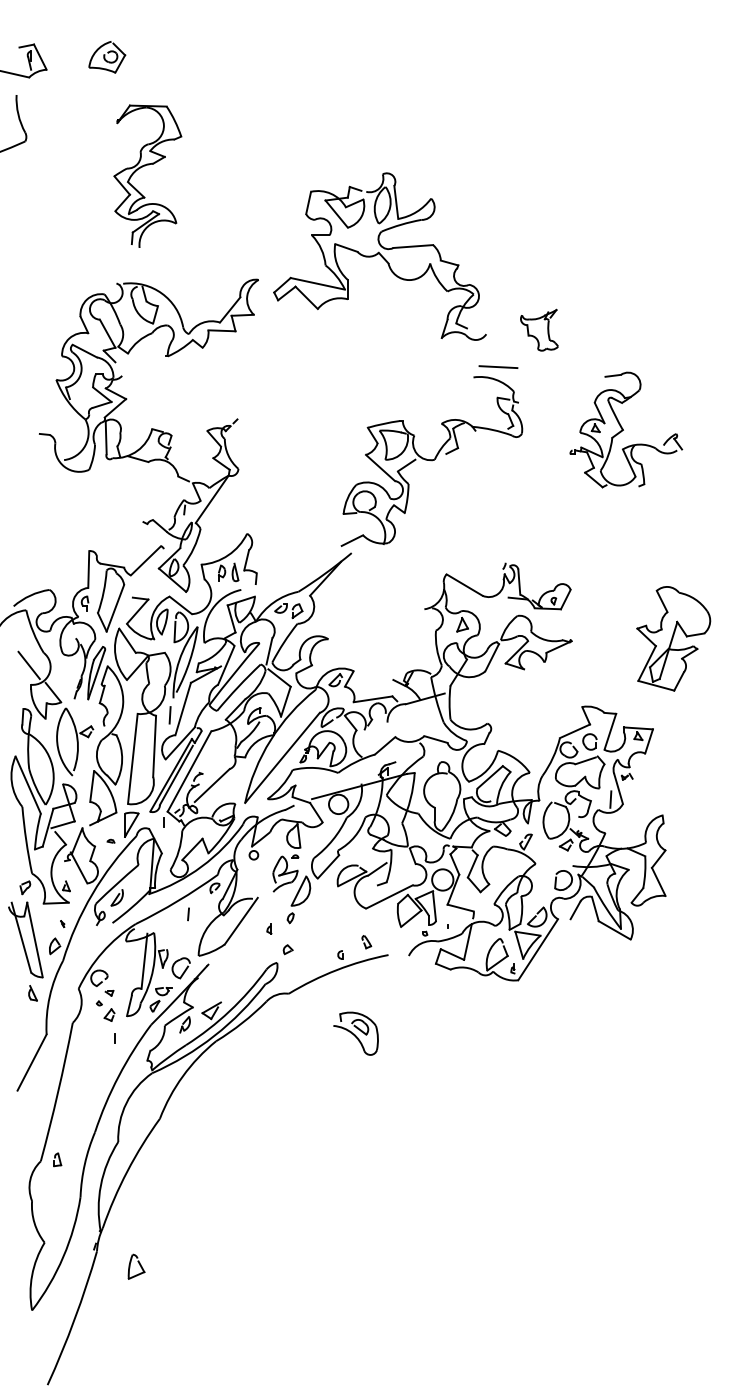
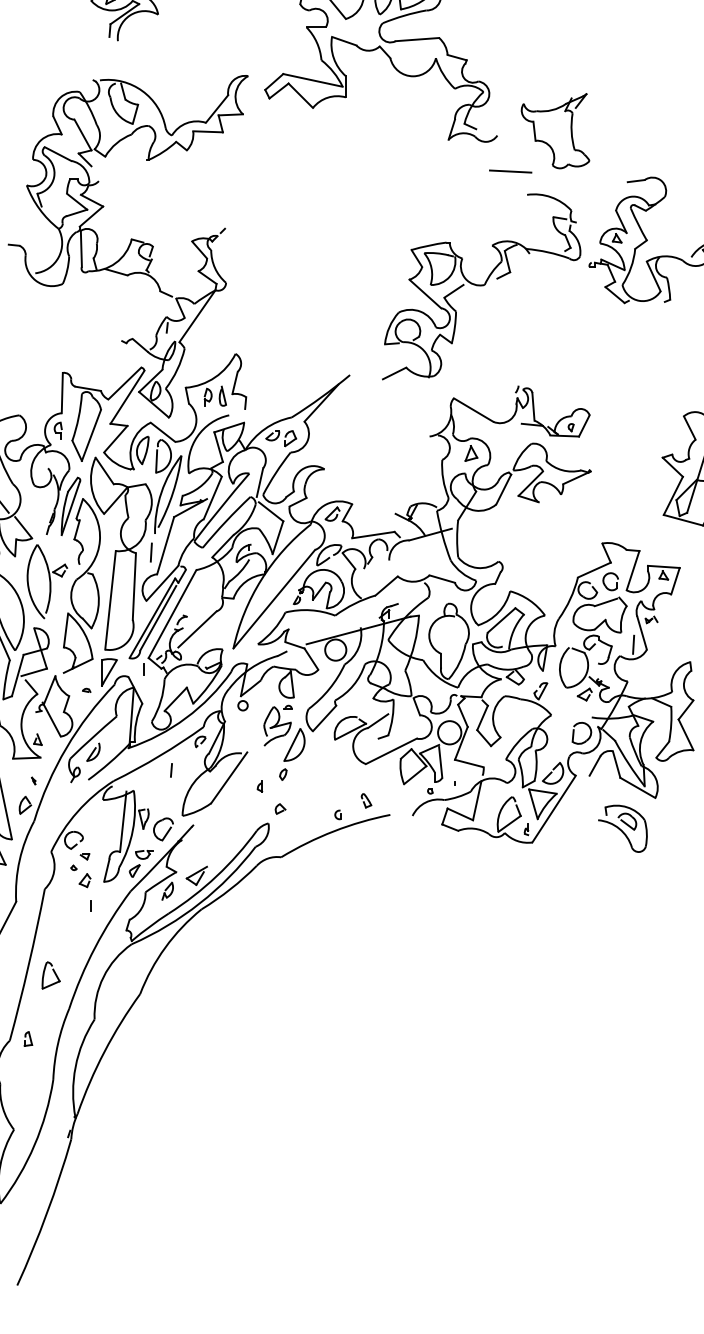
part: (539, 330) -> (555, 131), size x1.67
part: (431, 461) -> (481, 286), moved
line: (147, 573) -> (126, 397), added
part: (355, 1033) -> (622, 828), moved
part: (136, 1266) -> (51, 975), moved

